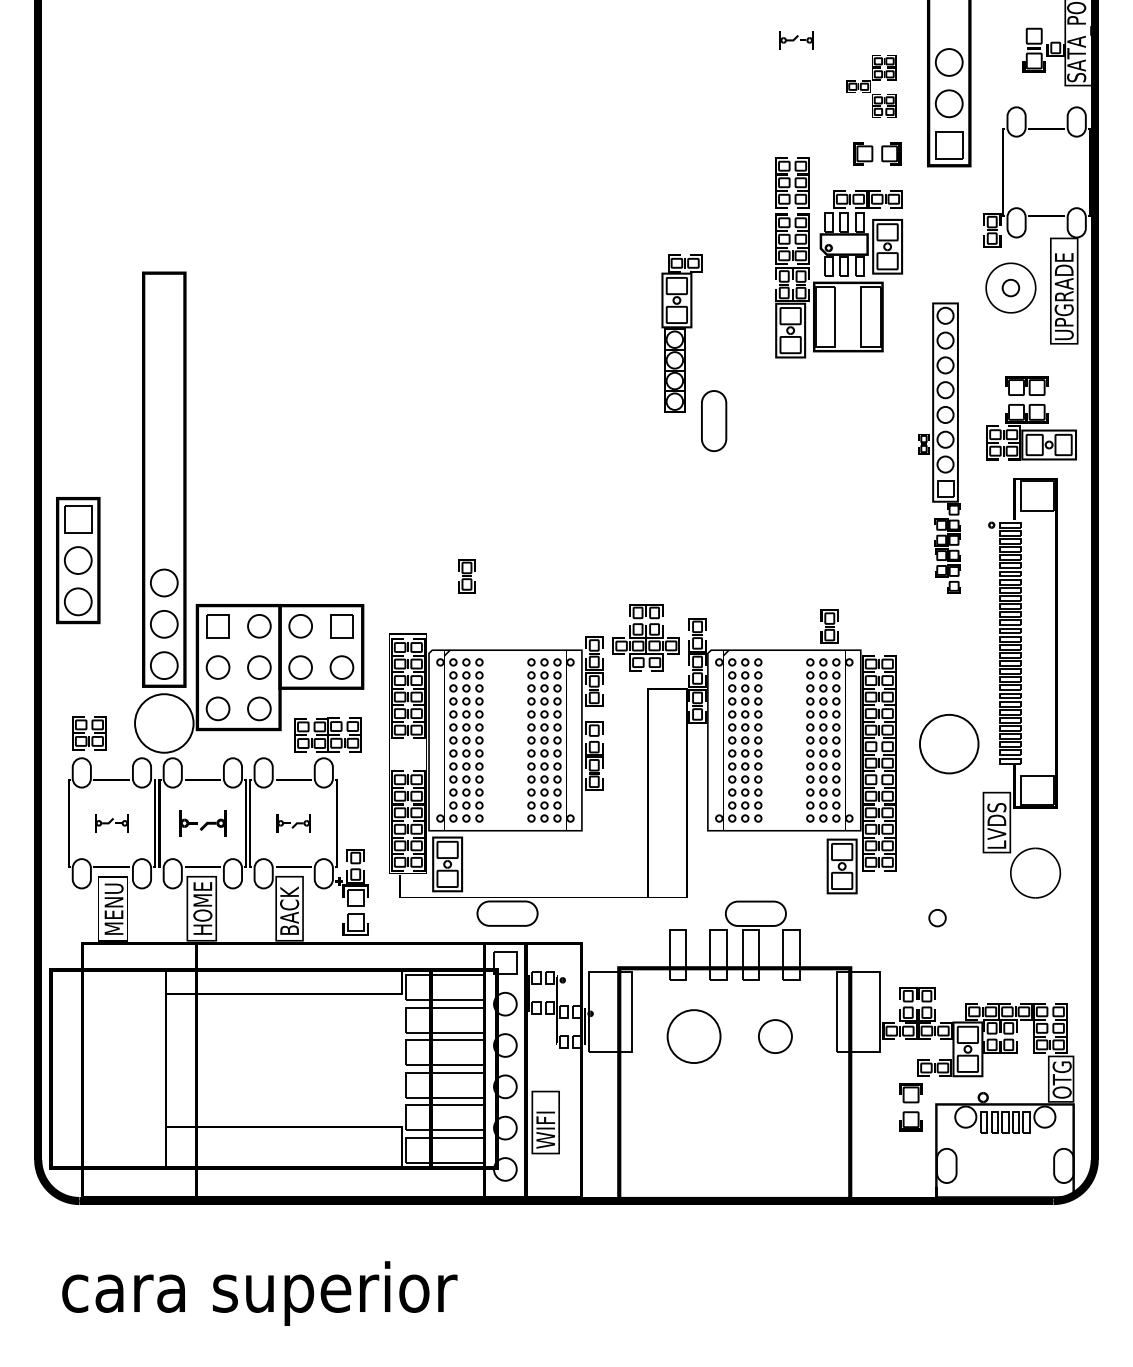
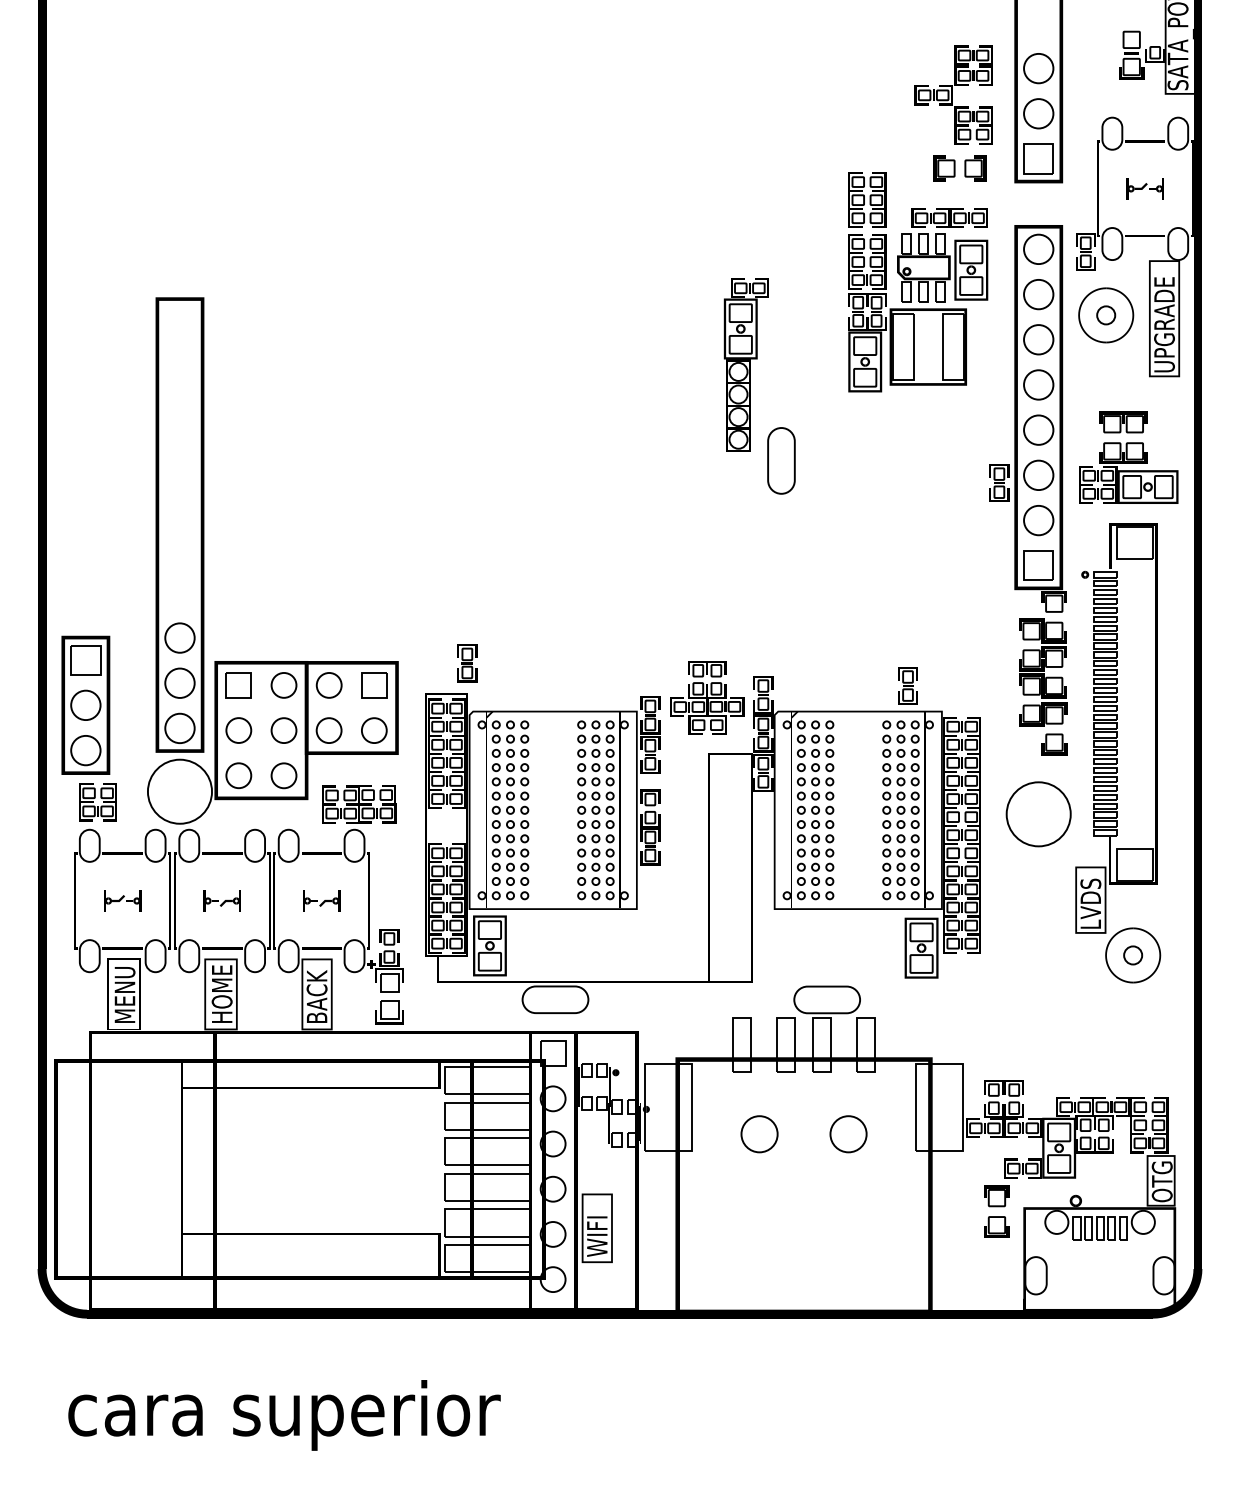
part: (796, 40) -> (1145, 188), moved
part: (871, 86) -> (953, 94), size x1.43
part: (939, 447) -> (1028, 489), size x1.67
part: (78, 560) -> (86, 705), moved
part: (466, 576) -> (466, 663), moved
part: (202, 823) -> (221, 901), size x0.71
circle: (937, 918) -> (1133, 955), moved
circle: (693, 1036) -> (758, 1134), size x0.62

